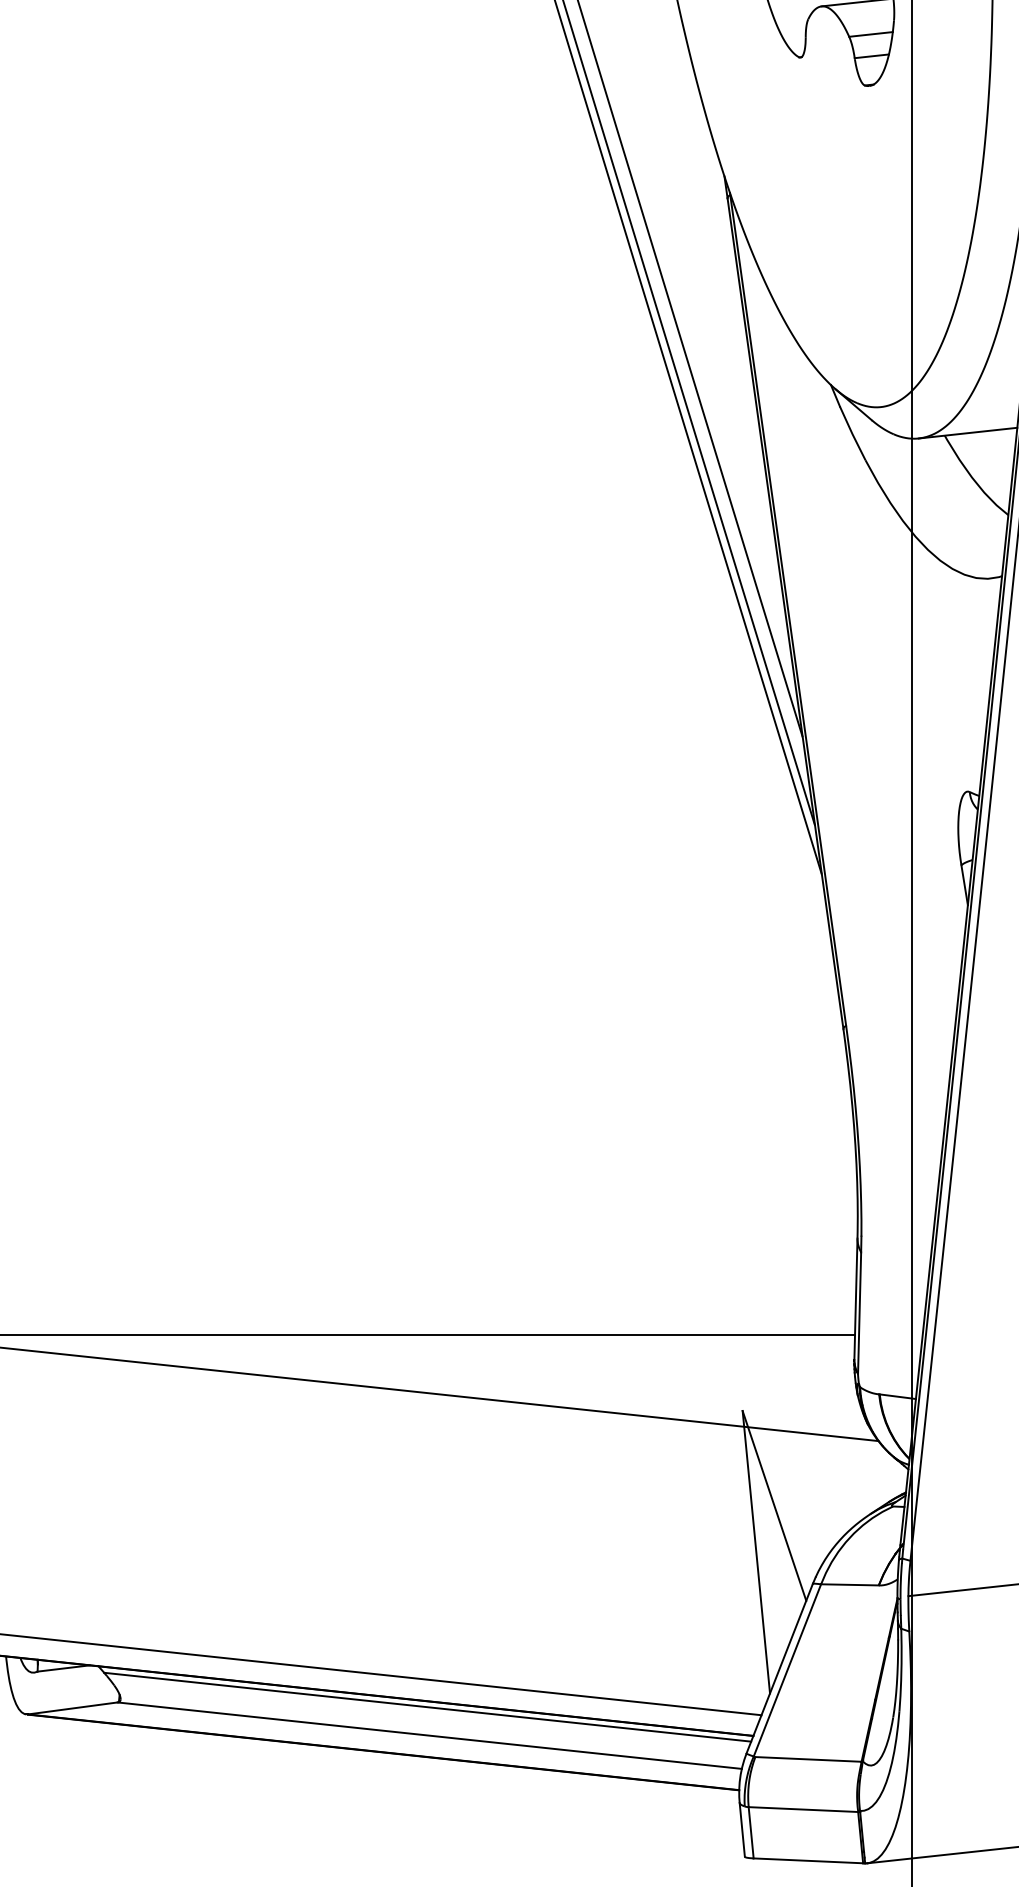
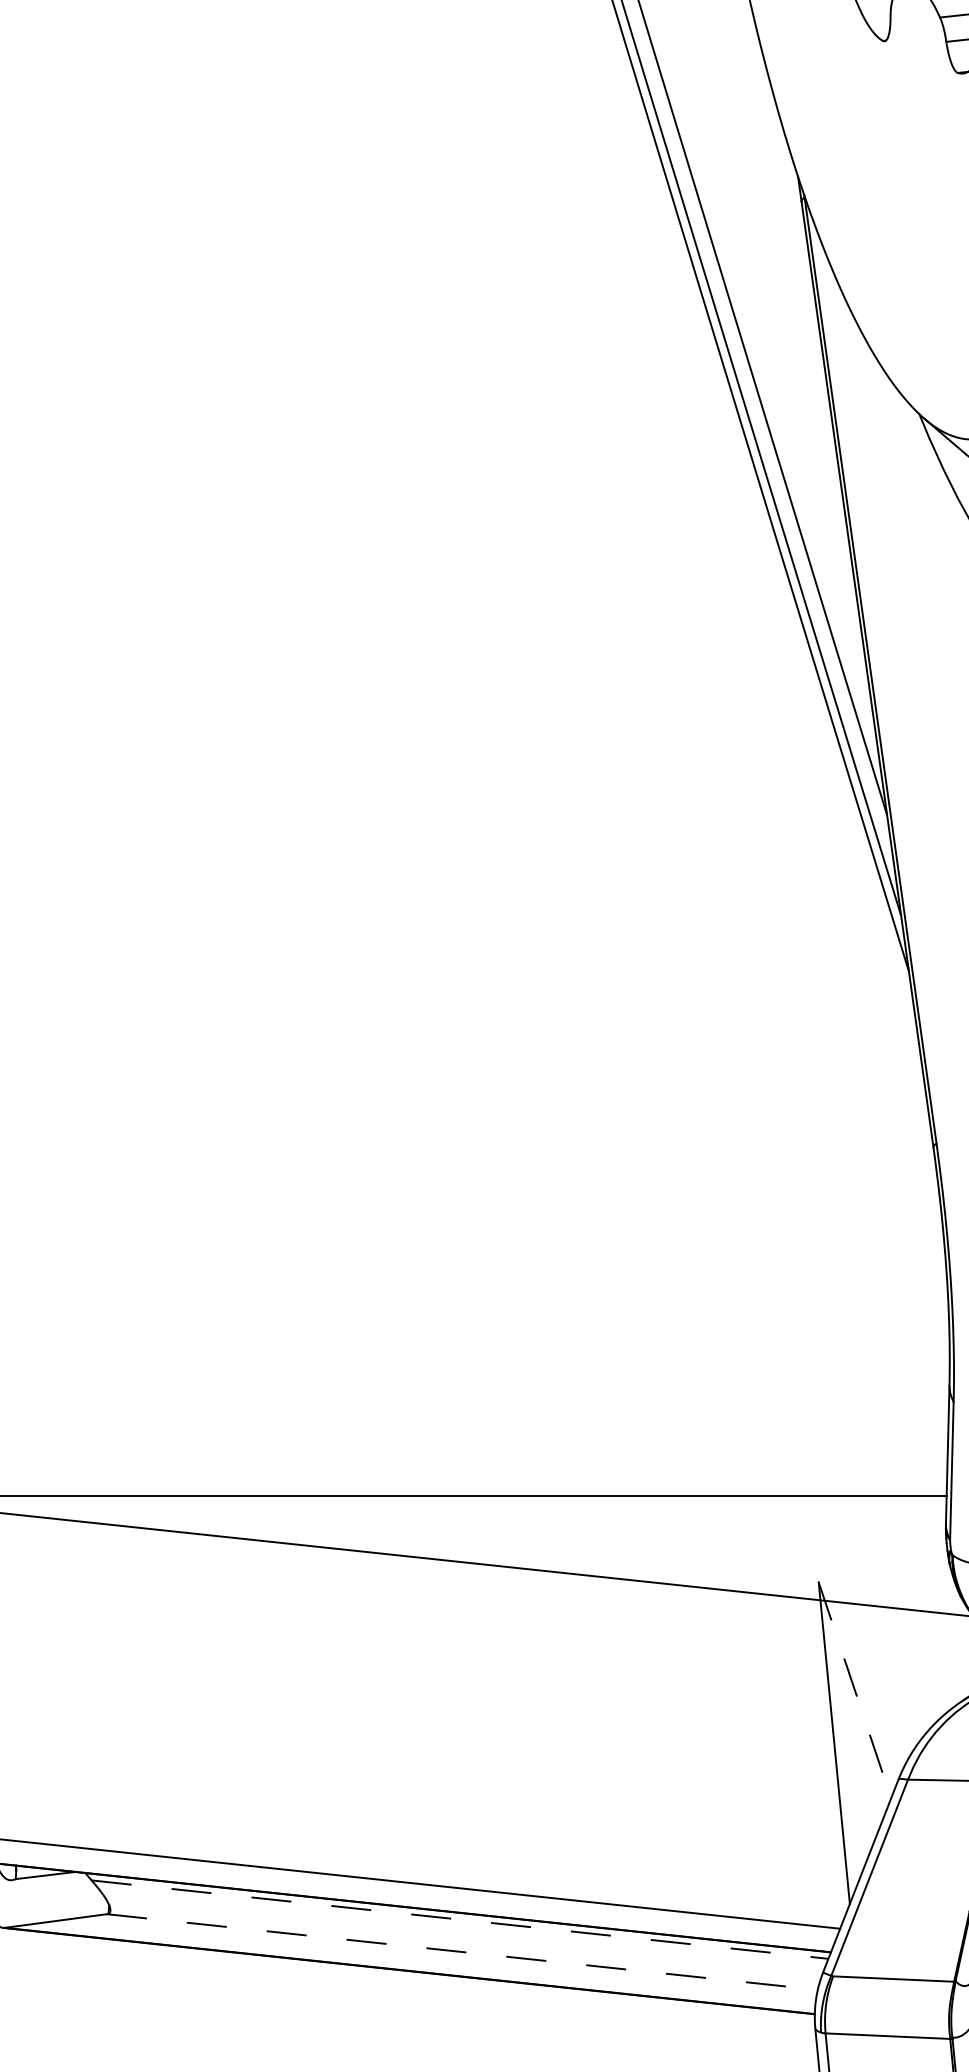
line: (774, 1506) -> (854, 1691), solid -> dashed
line: (428, 1707) -> (460, 1919), solid -> dashed
line: (429, 1735) -> (462, 1951), solid -> dashed

